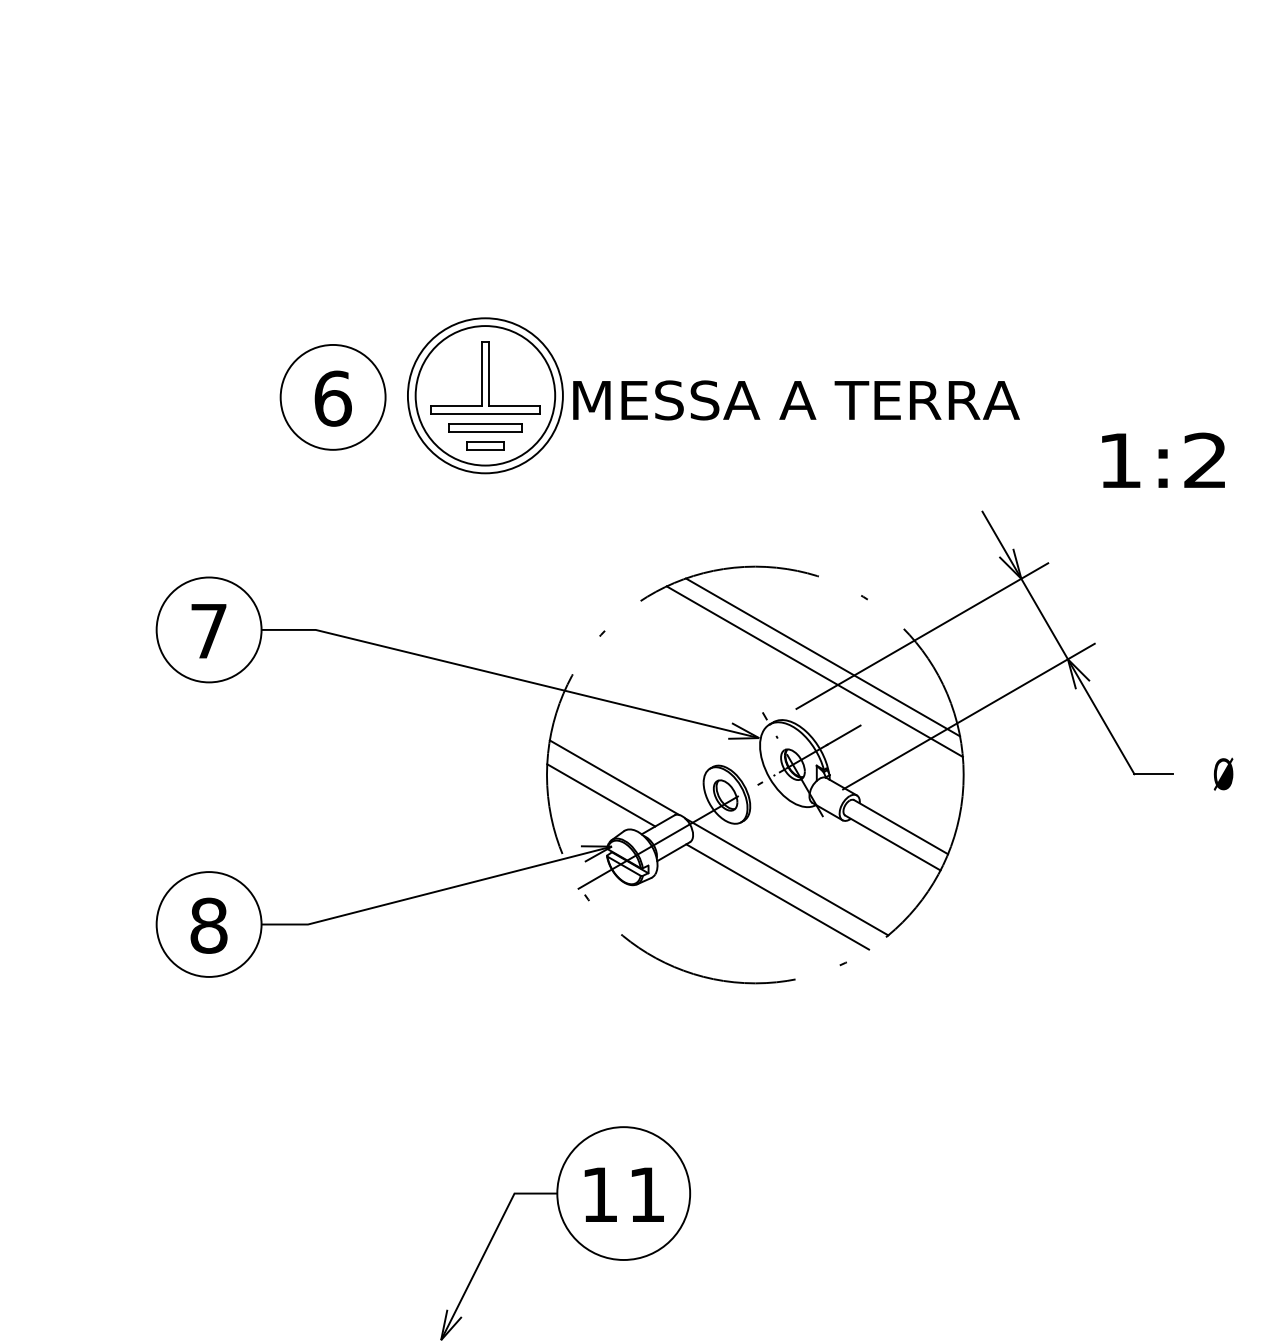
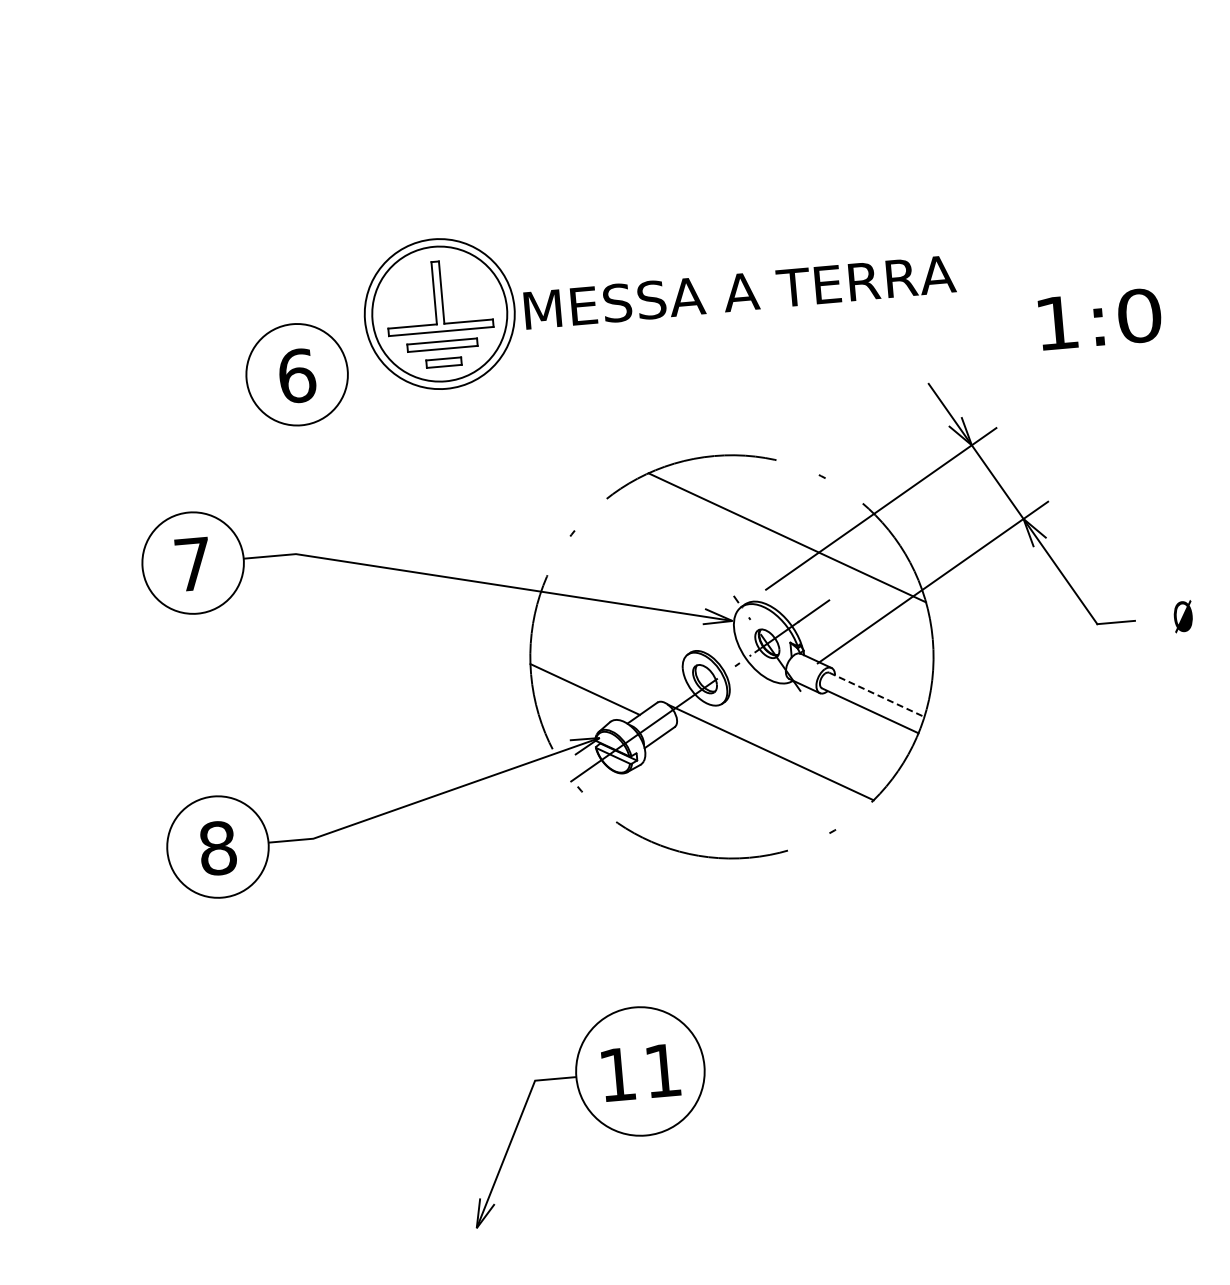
part: (332, 397) -> (296, 374), moved
text: (1205, 460) -> (1139, 315), 1:2 -> 1:0
line: (814, 671) -> (780, 552), removed
line: (614, 777) -> (596, 671), removed
line: (901, 827) -> (877, 695), solid -> dashed
line: (777, 896) -> (763, 772), removed

